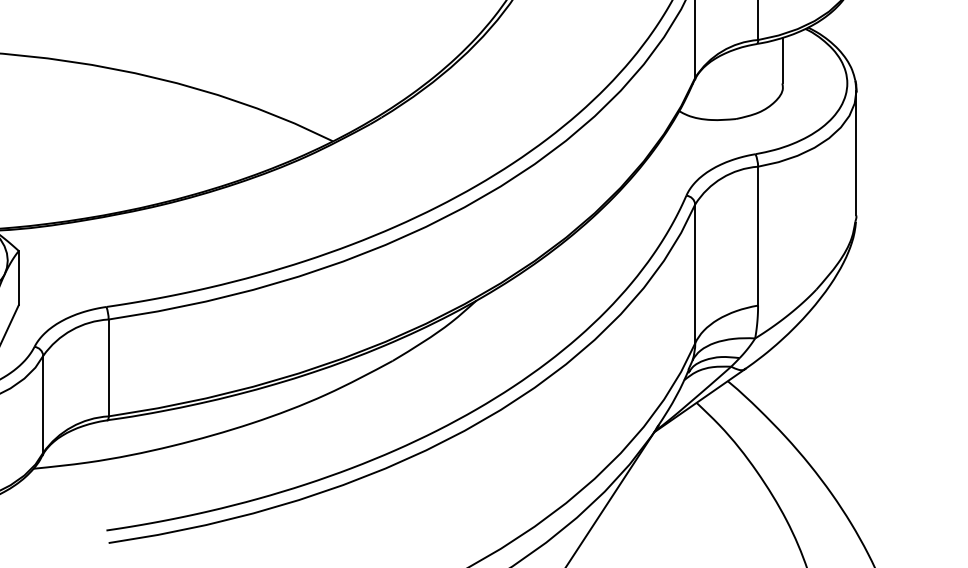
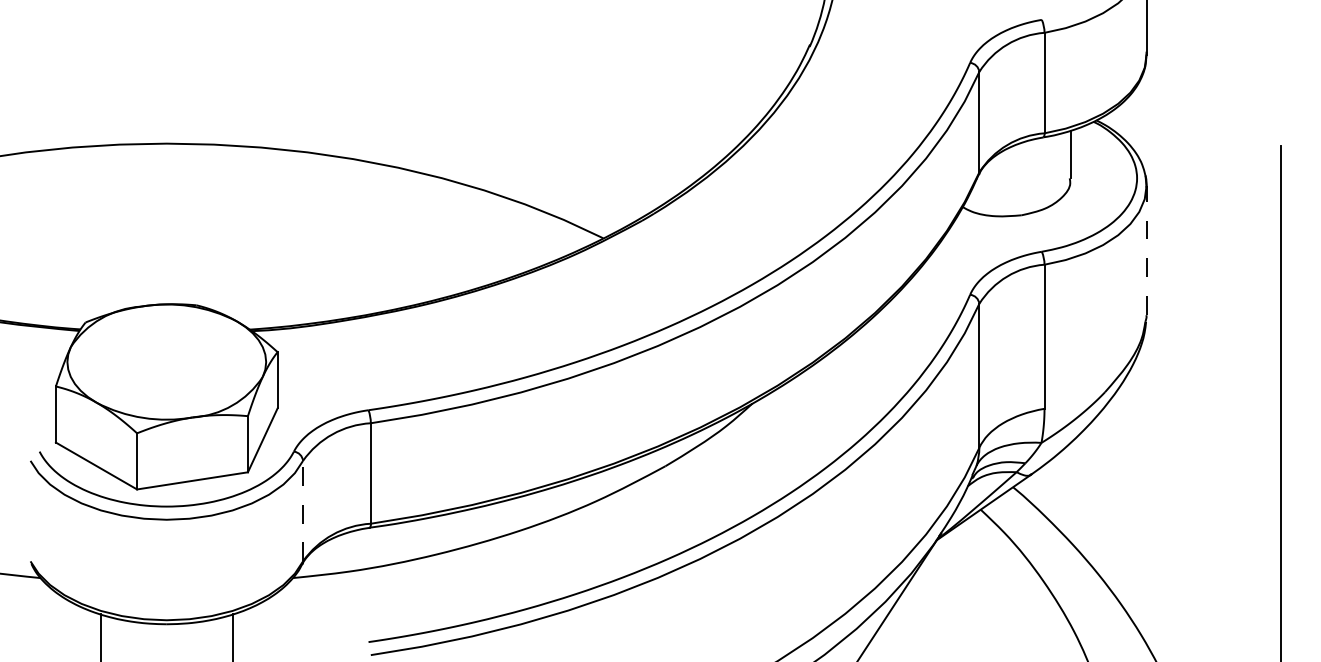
line: (856, 152) -> (1146, 250), solid -> dashed
line: (43, 403) -> (303, 510), solid -> dashed

